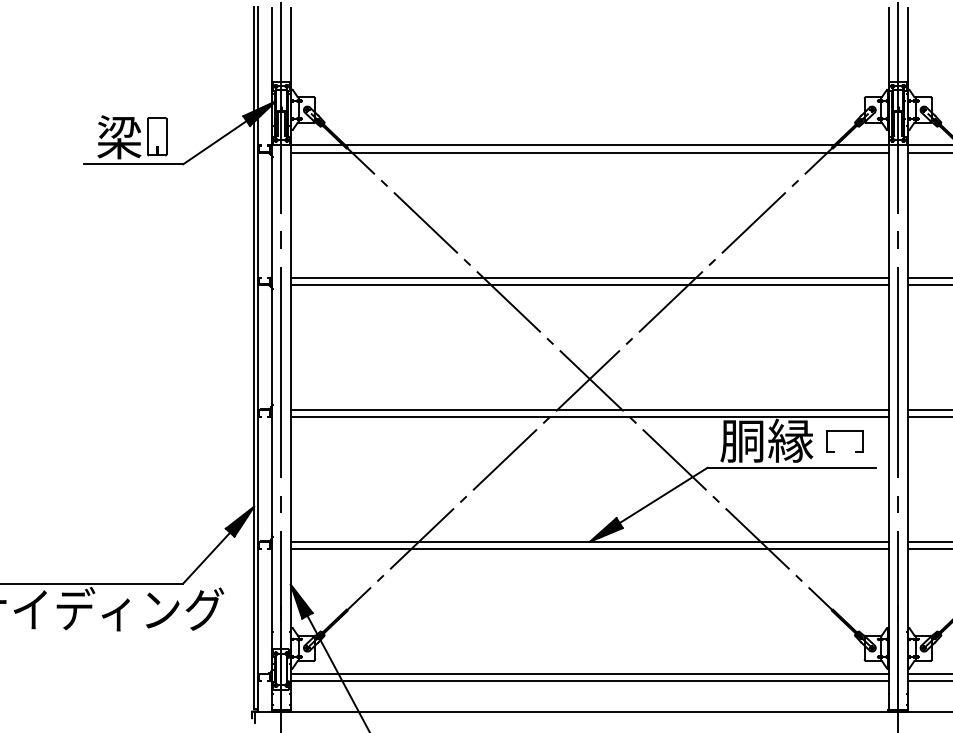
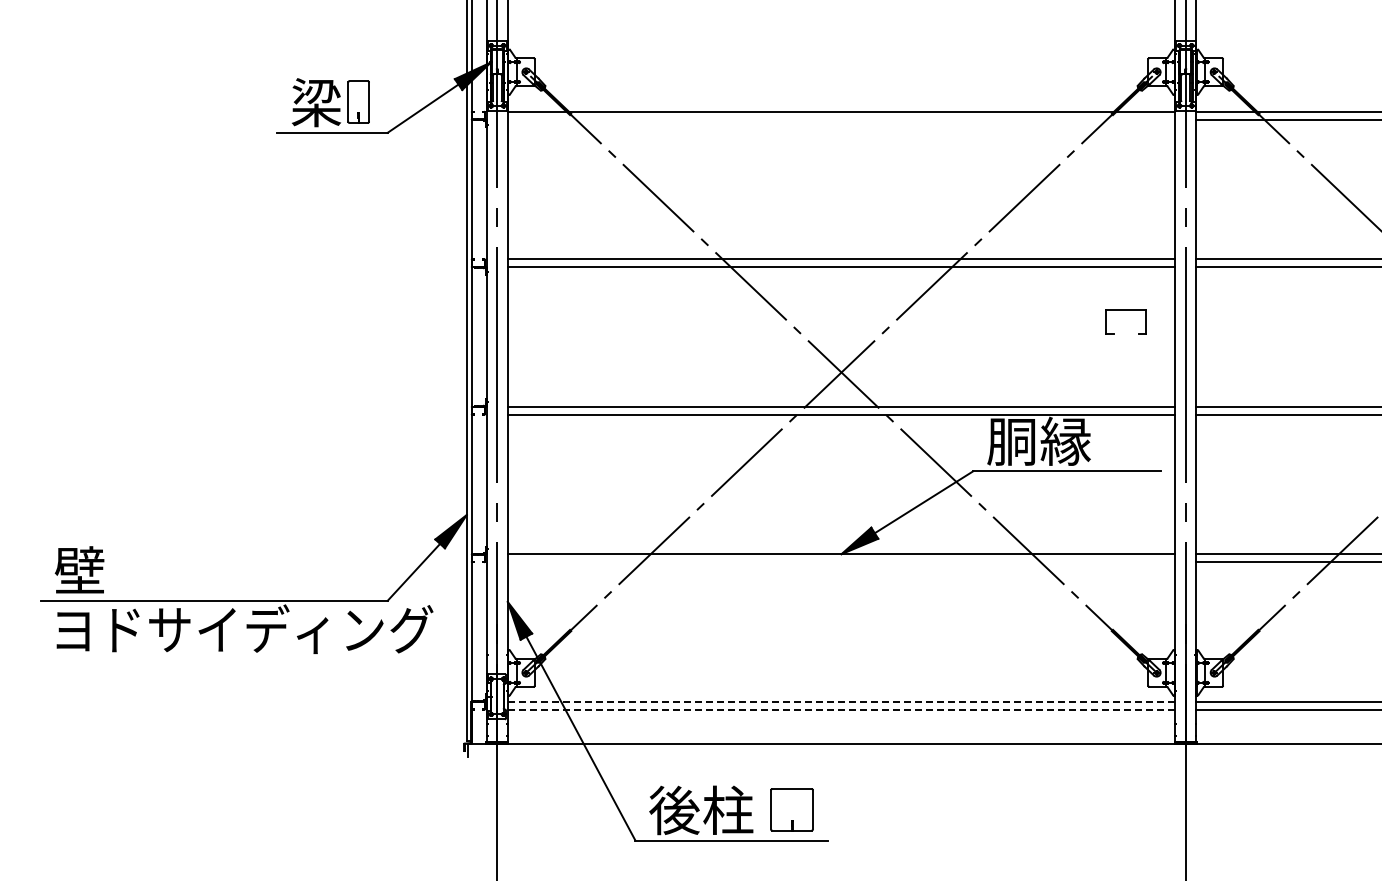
line: (589, 152) -> (841, 119), removed
part: (844, 431) -> (1125, 310), moved
line: (589, 549) -> (841, 562), removed
line: (589, 673) -> (841, 701), solid -> dashed
line: (589, 681) -> (841, 709), solid -> dashed

